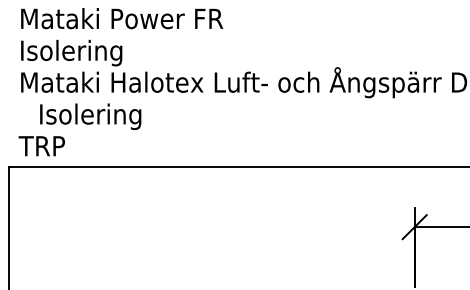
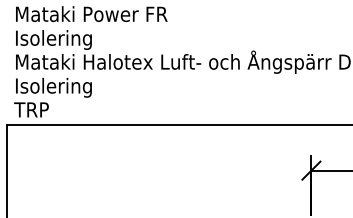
text: (90, 116) -> (53, 87), moved

